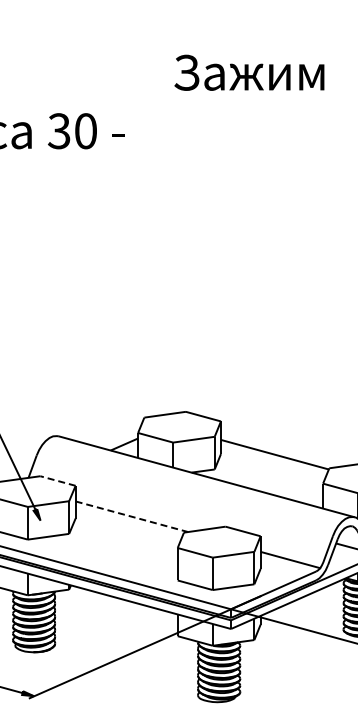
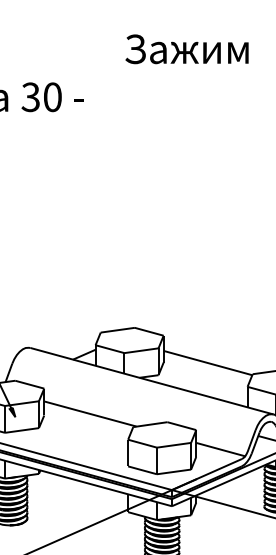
line: (57, 480) -> (29, 384), dashed -> solid
line: (132, 516) -> (90, 413), dashed -> solid

